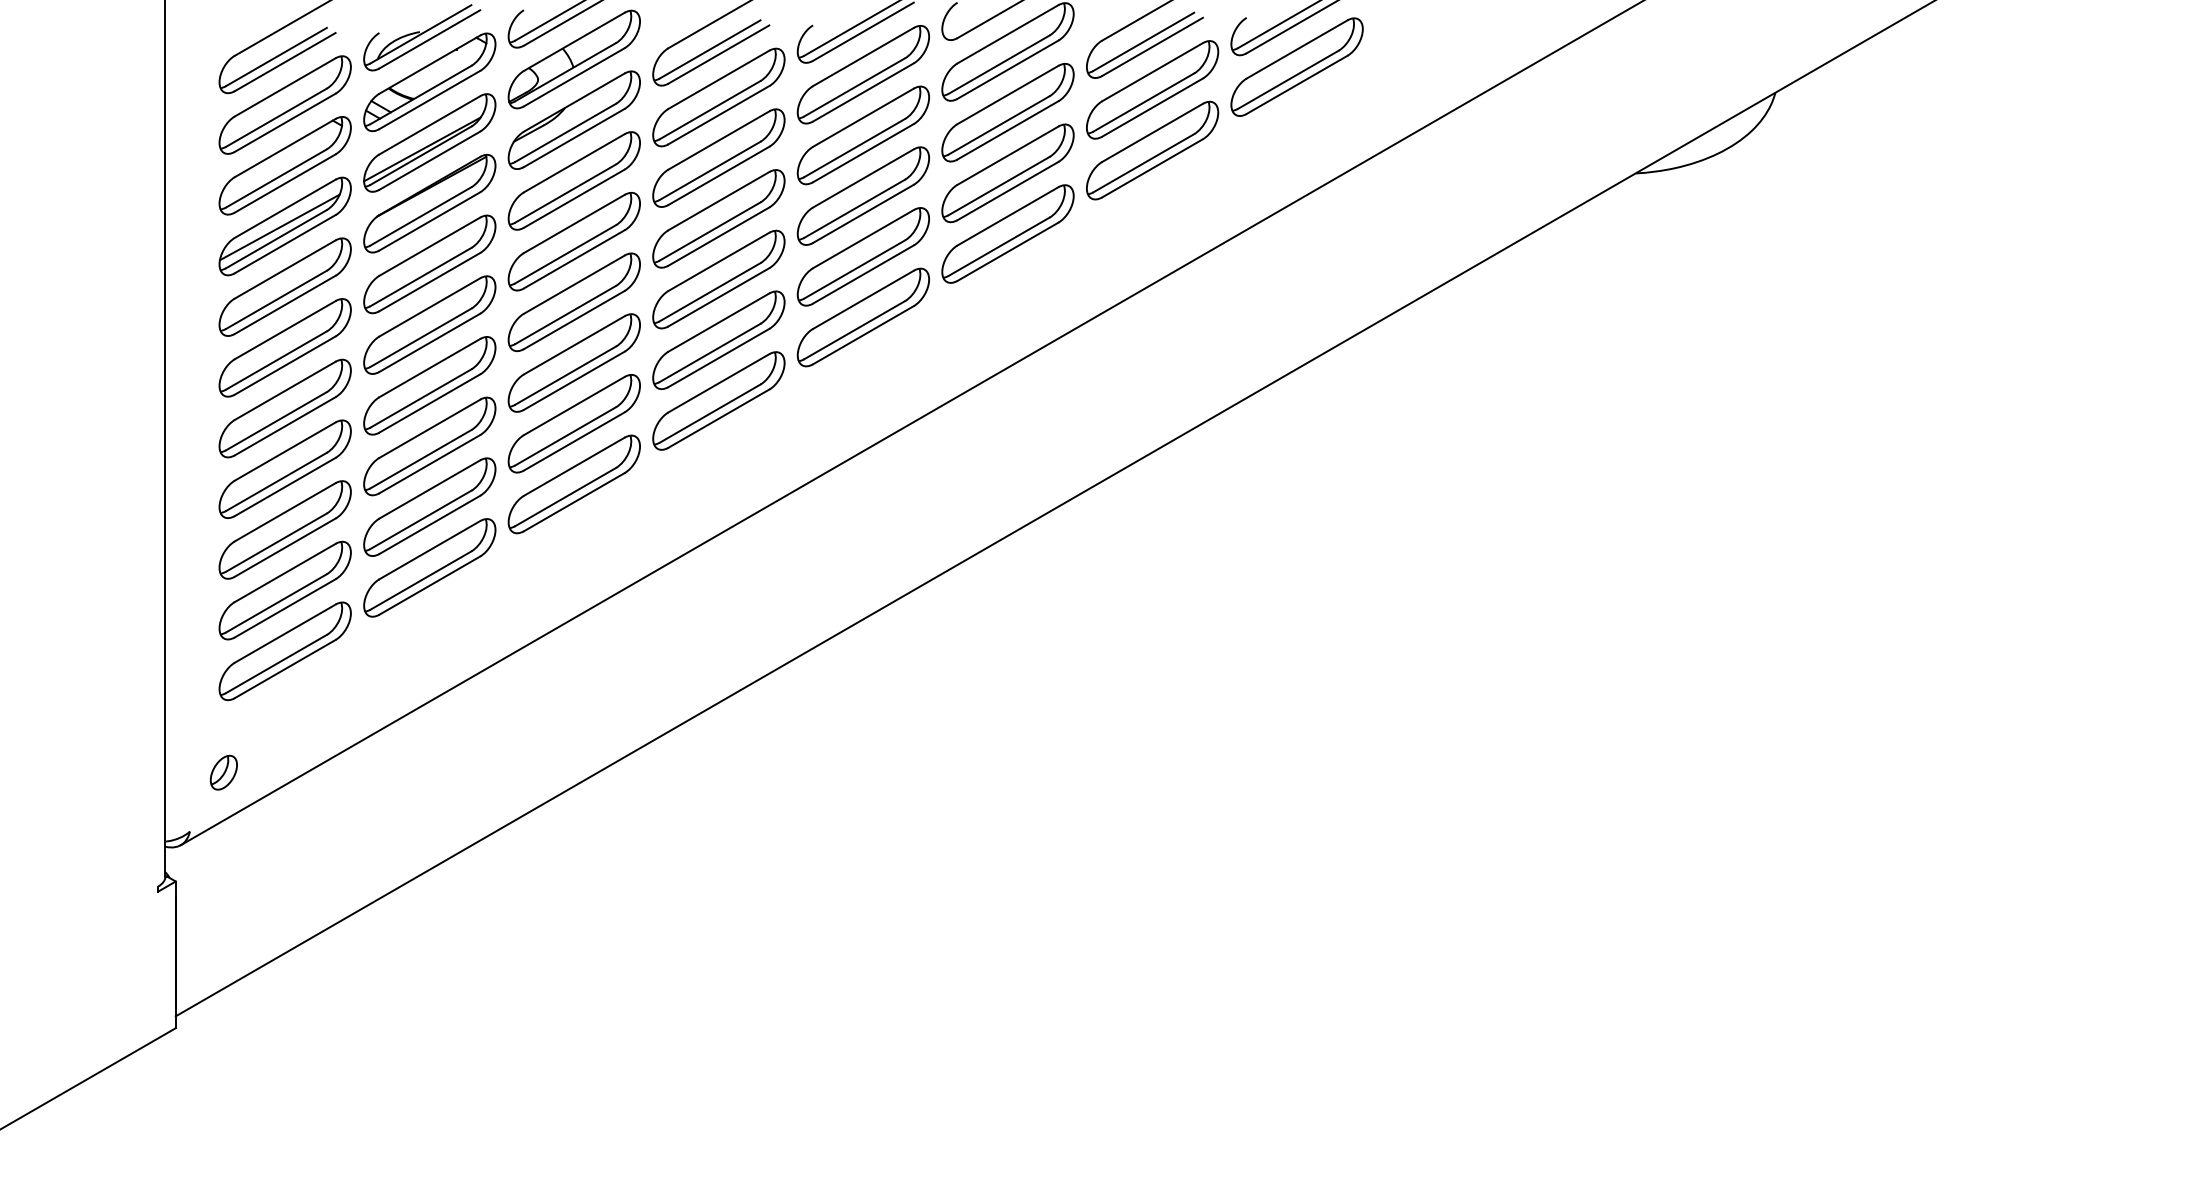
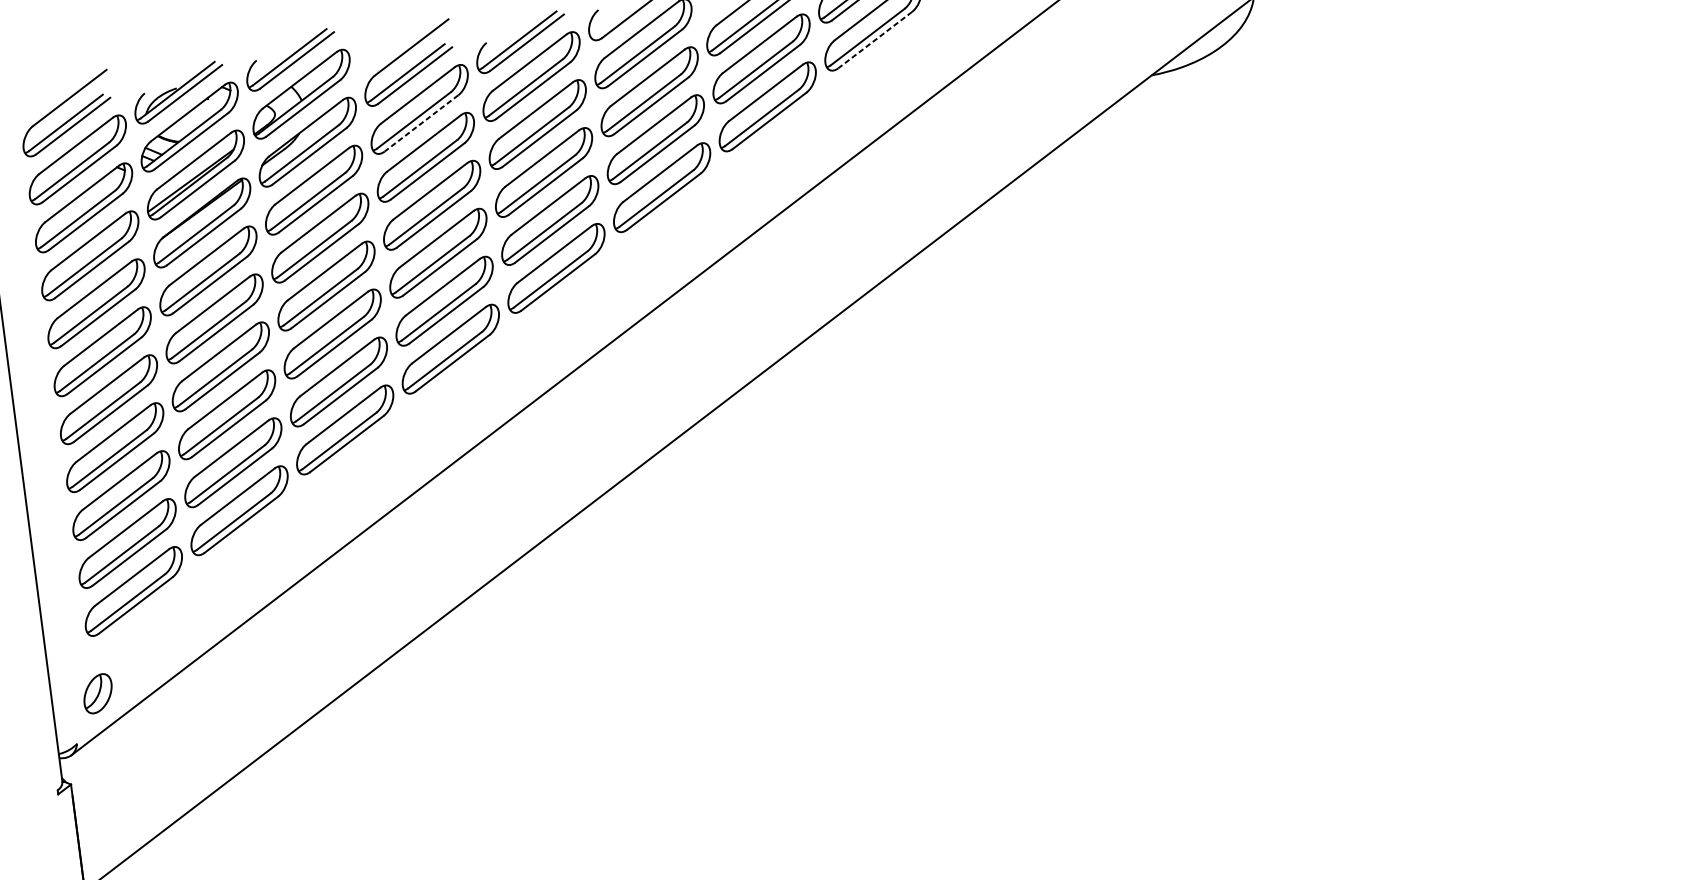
line: (1296, 85) -> (874, 40), solid -> dashed
line: (718, 115) -> (421, 123), solid -> dashed
line: (279, 227) -> (85, 257), removed
part: (223, 772) -> (97, 693), size x1.4

